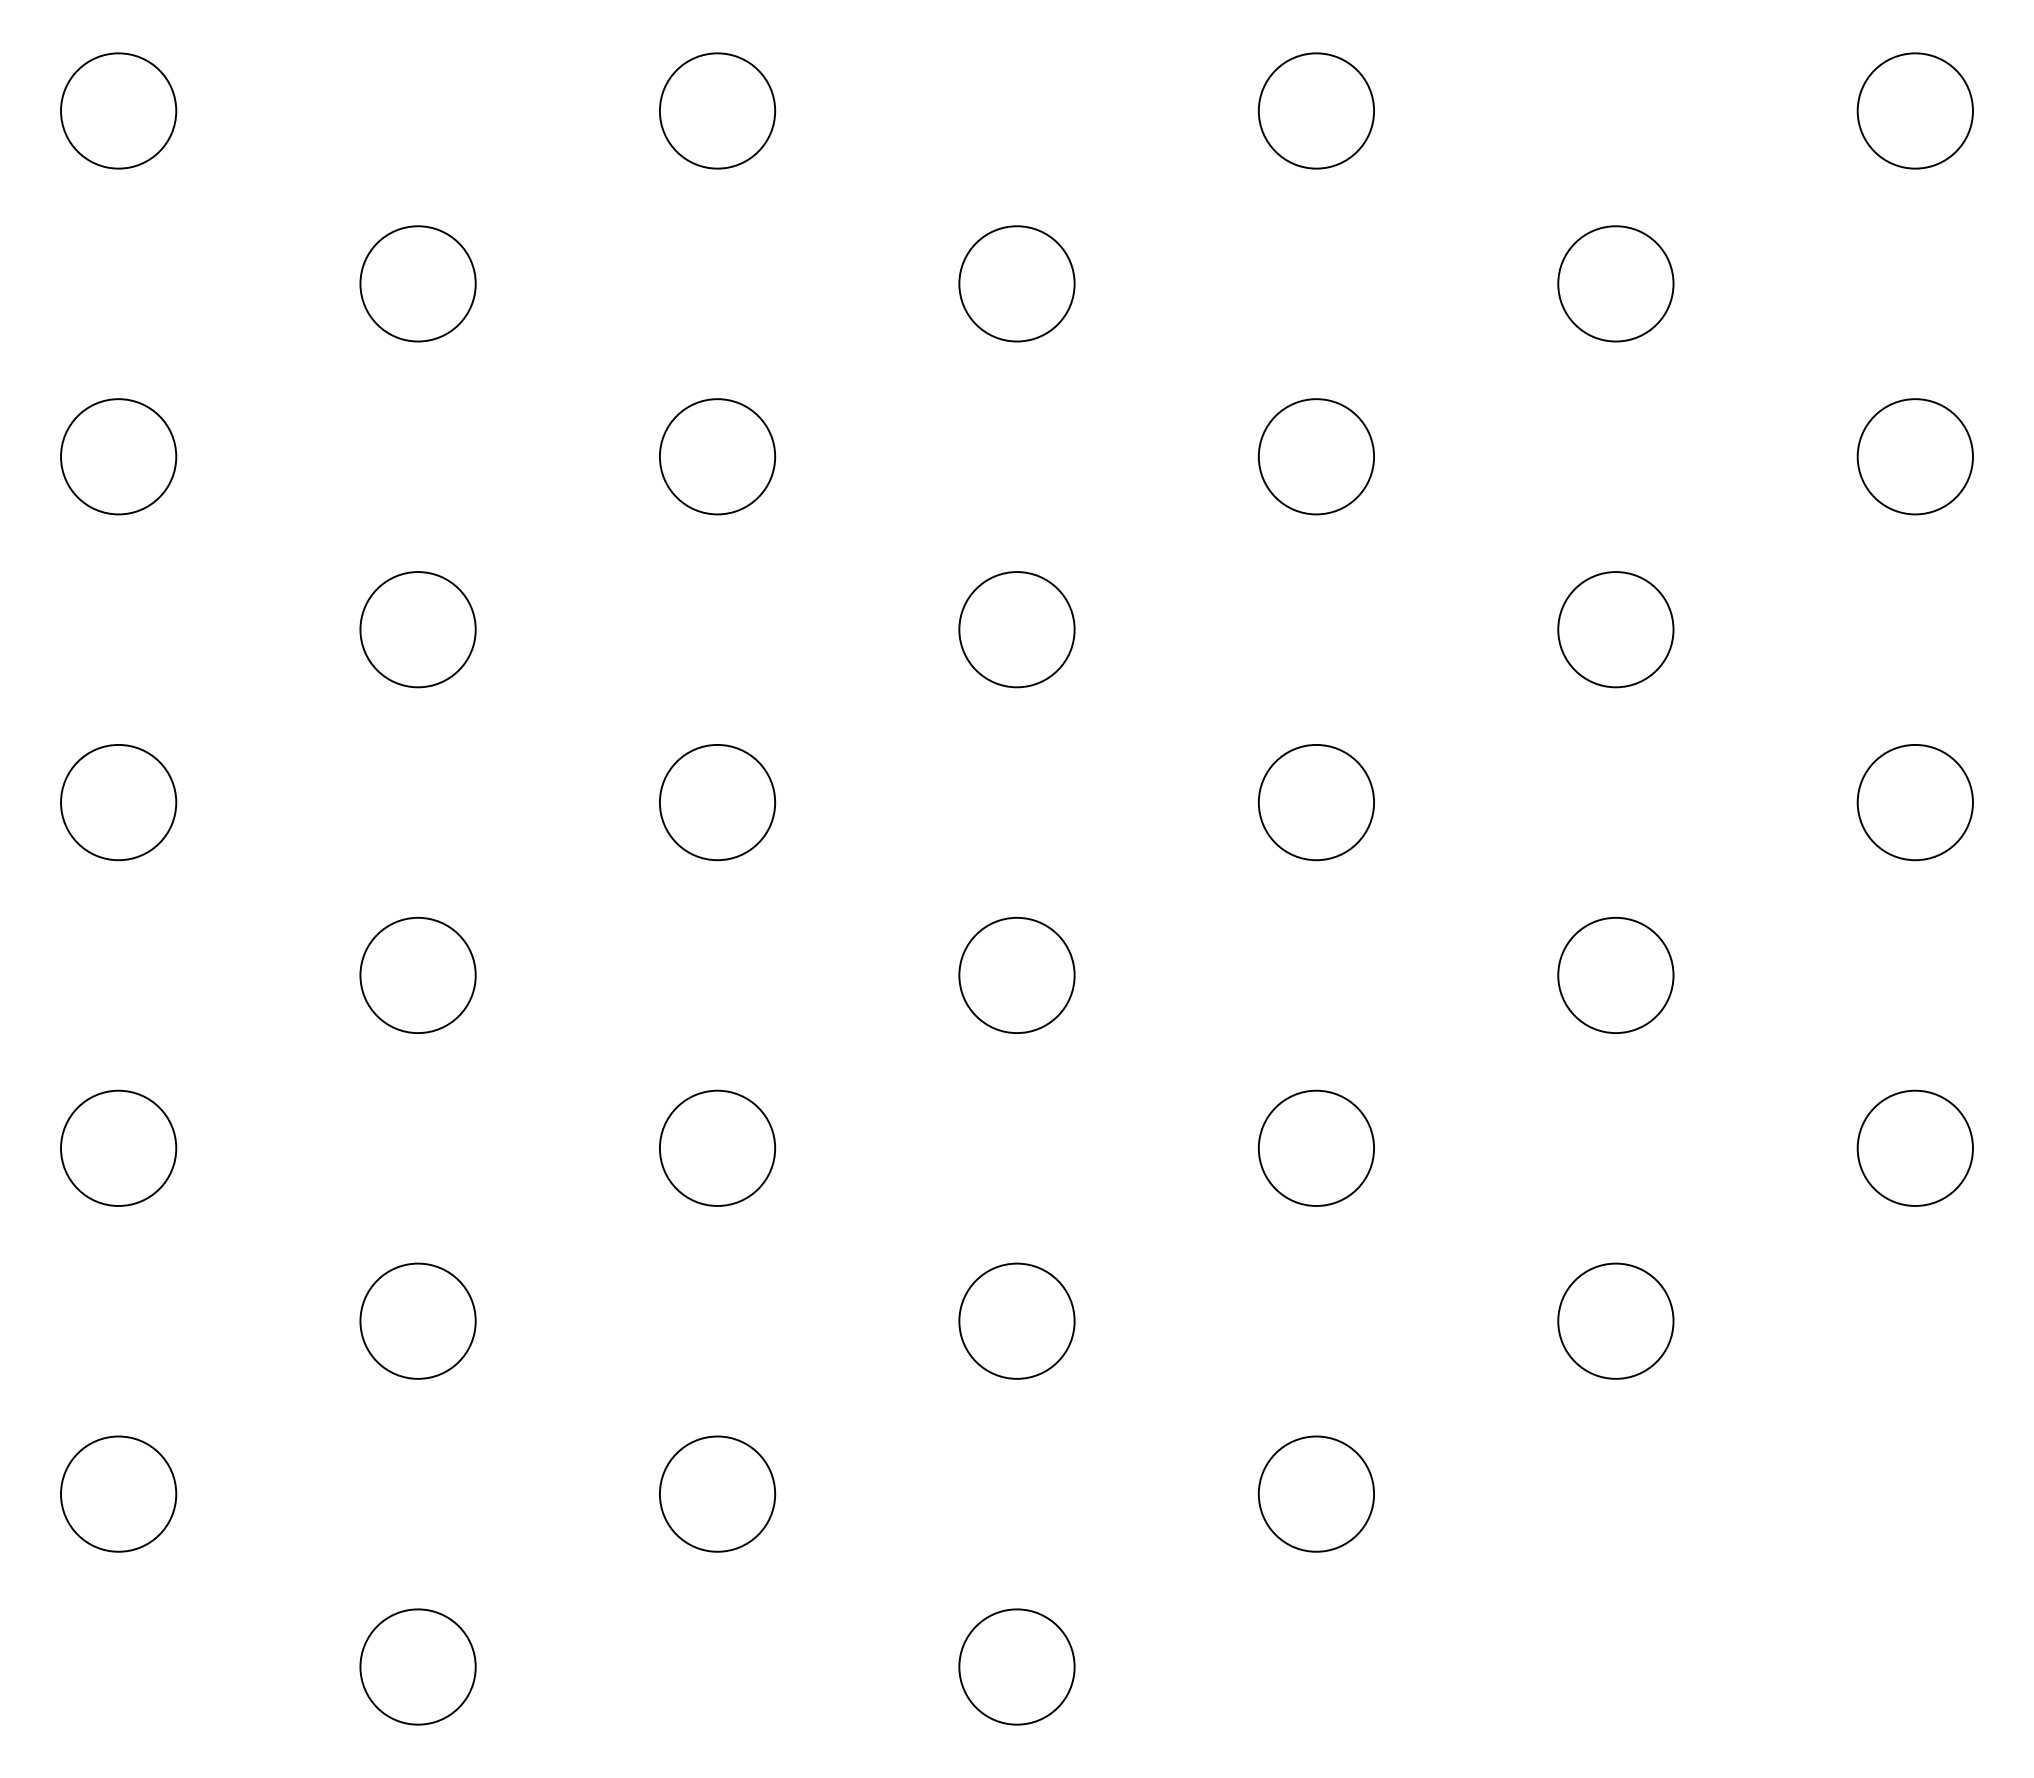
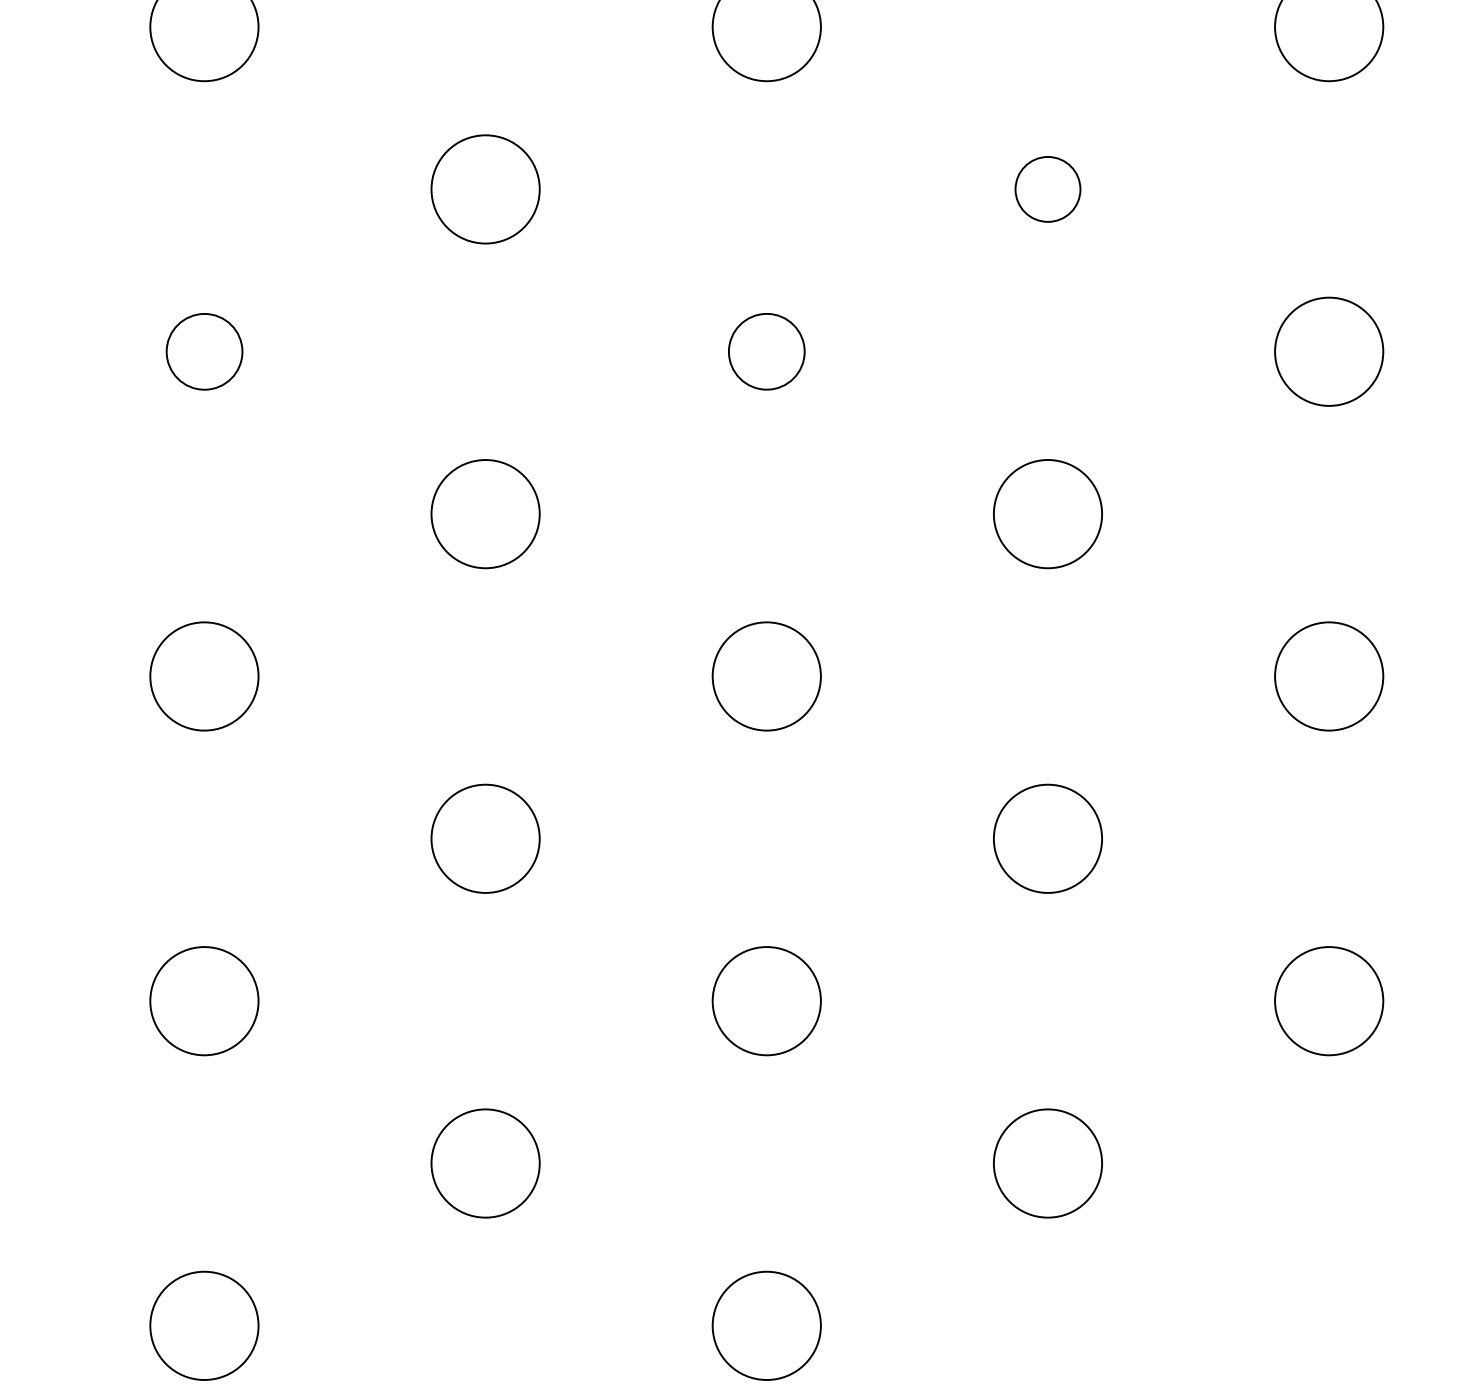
circle: (1615, 283) -> (1047, 189), size x0.6
circle: (717, 456) -> (204, 351), size x0.7
circle: (1316, 456) -> (766, 351), size x0.7

